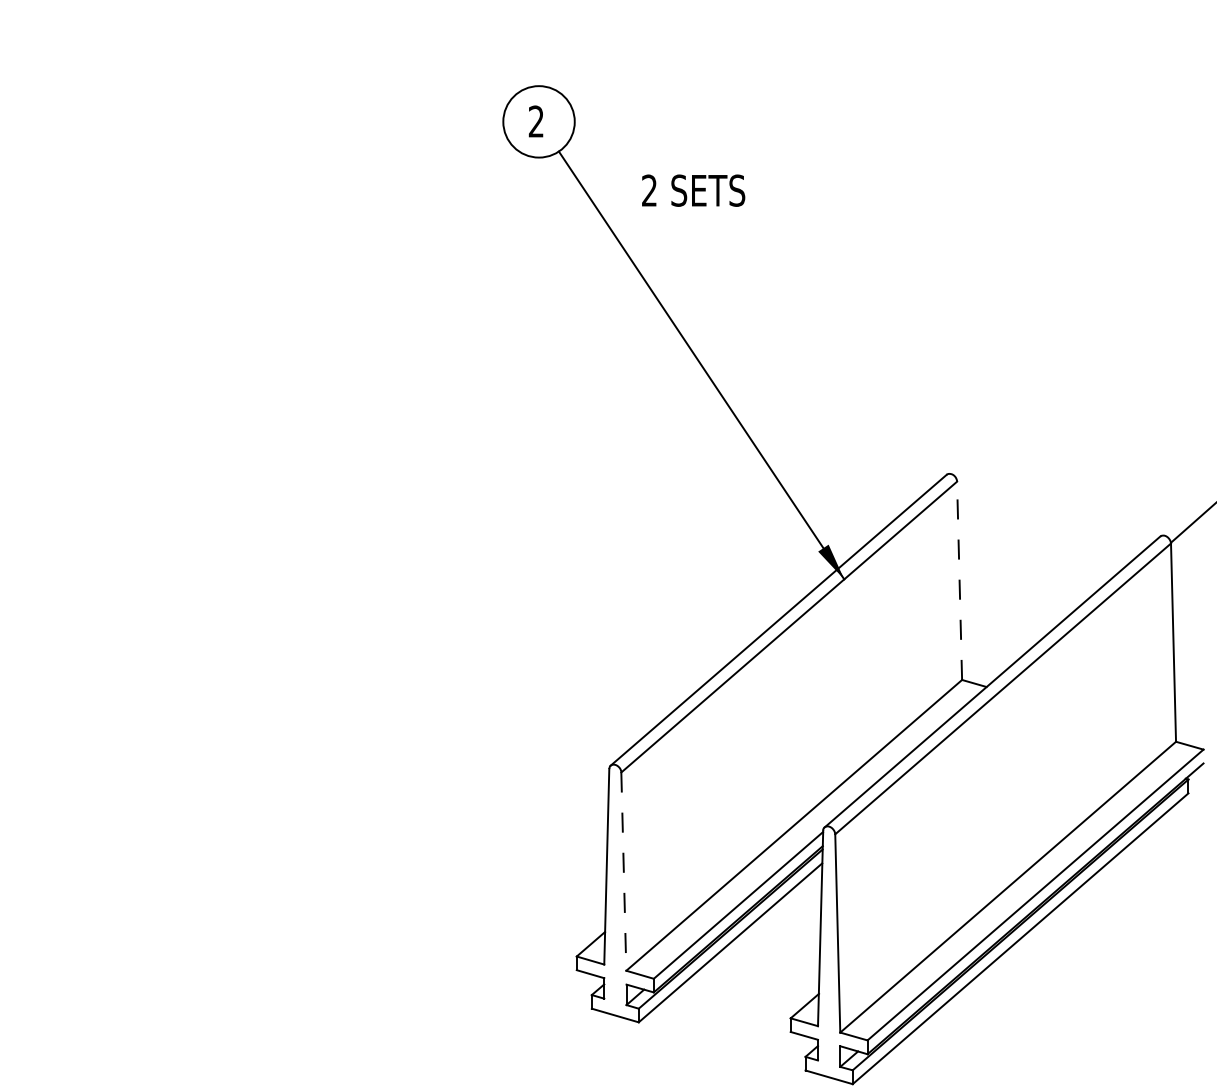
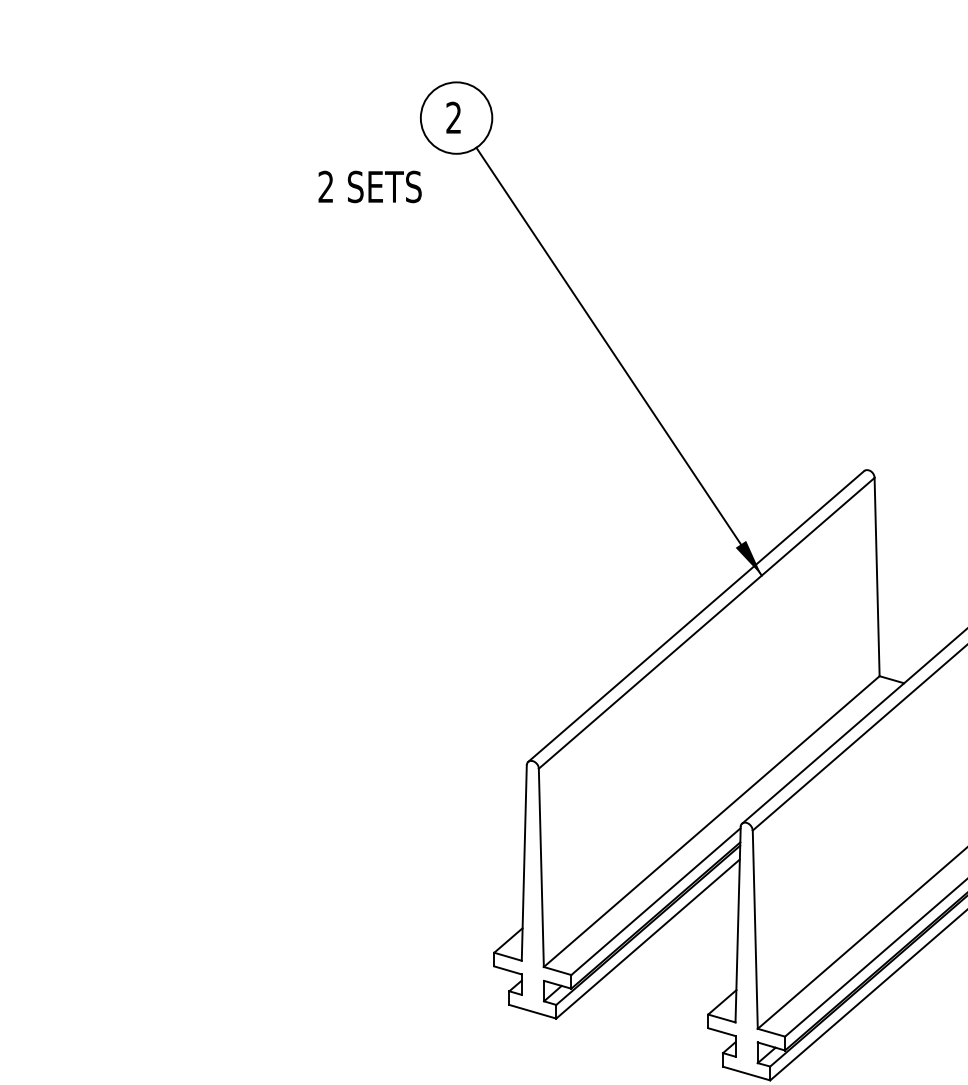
text: (693, 190) -> (370, 186), moved
line: (959, 580) -> (877, 576), dashed -> solid
line: (623, 872) -> (541, 868), dashed -> solid

